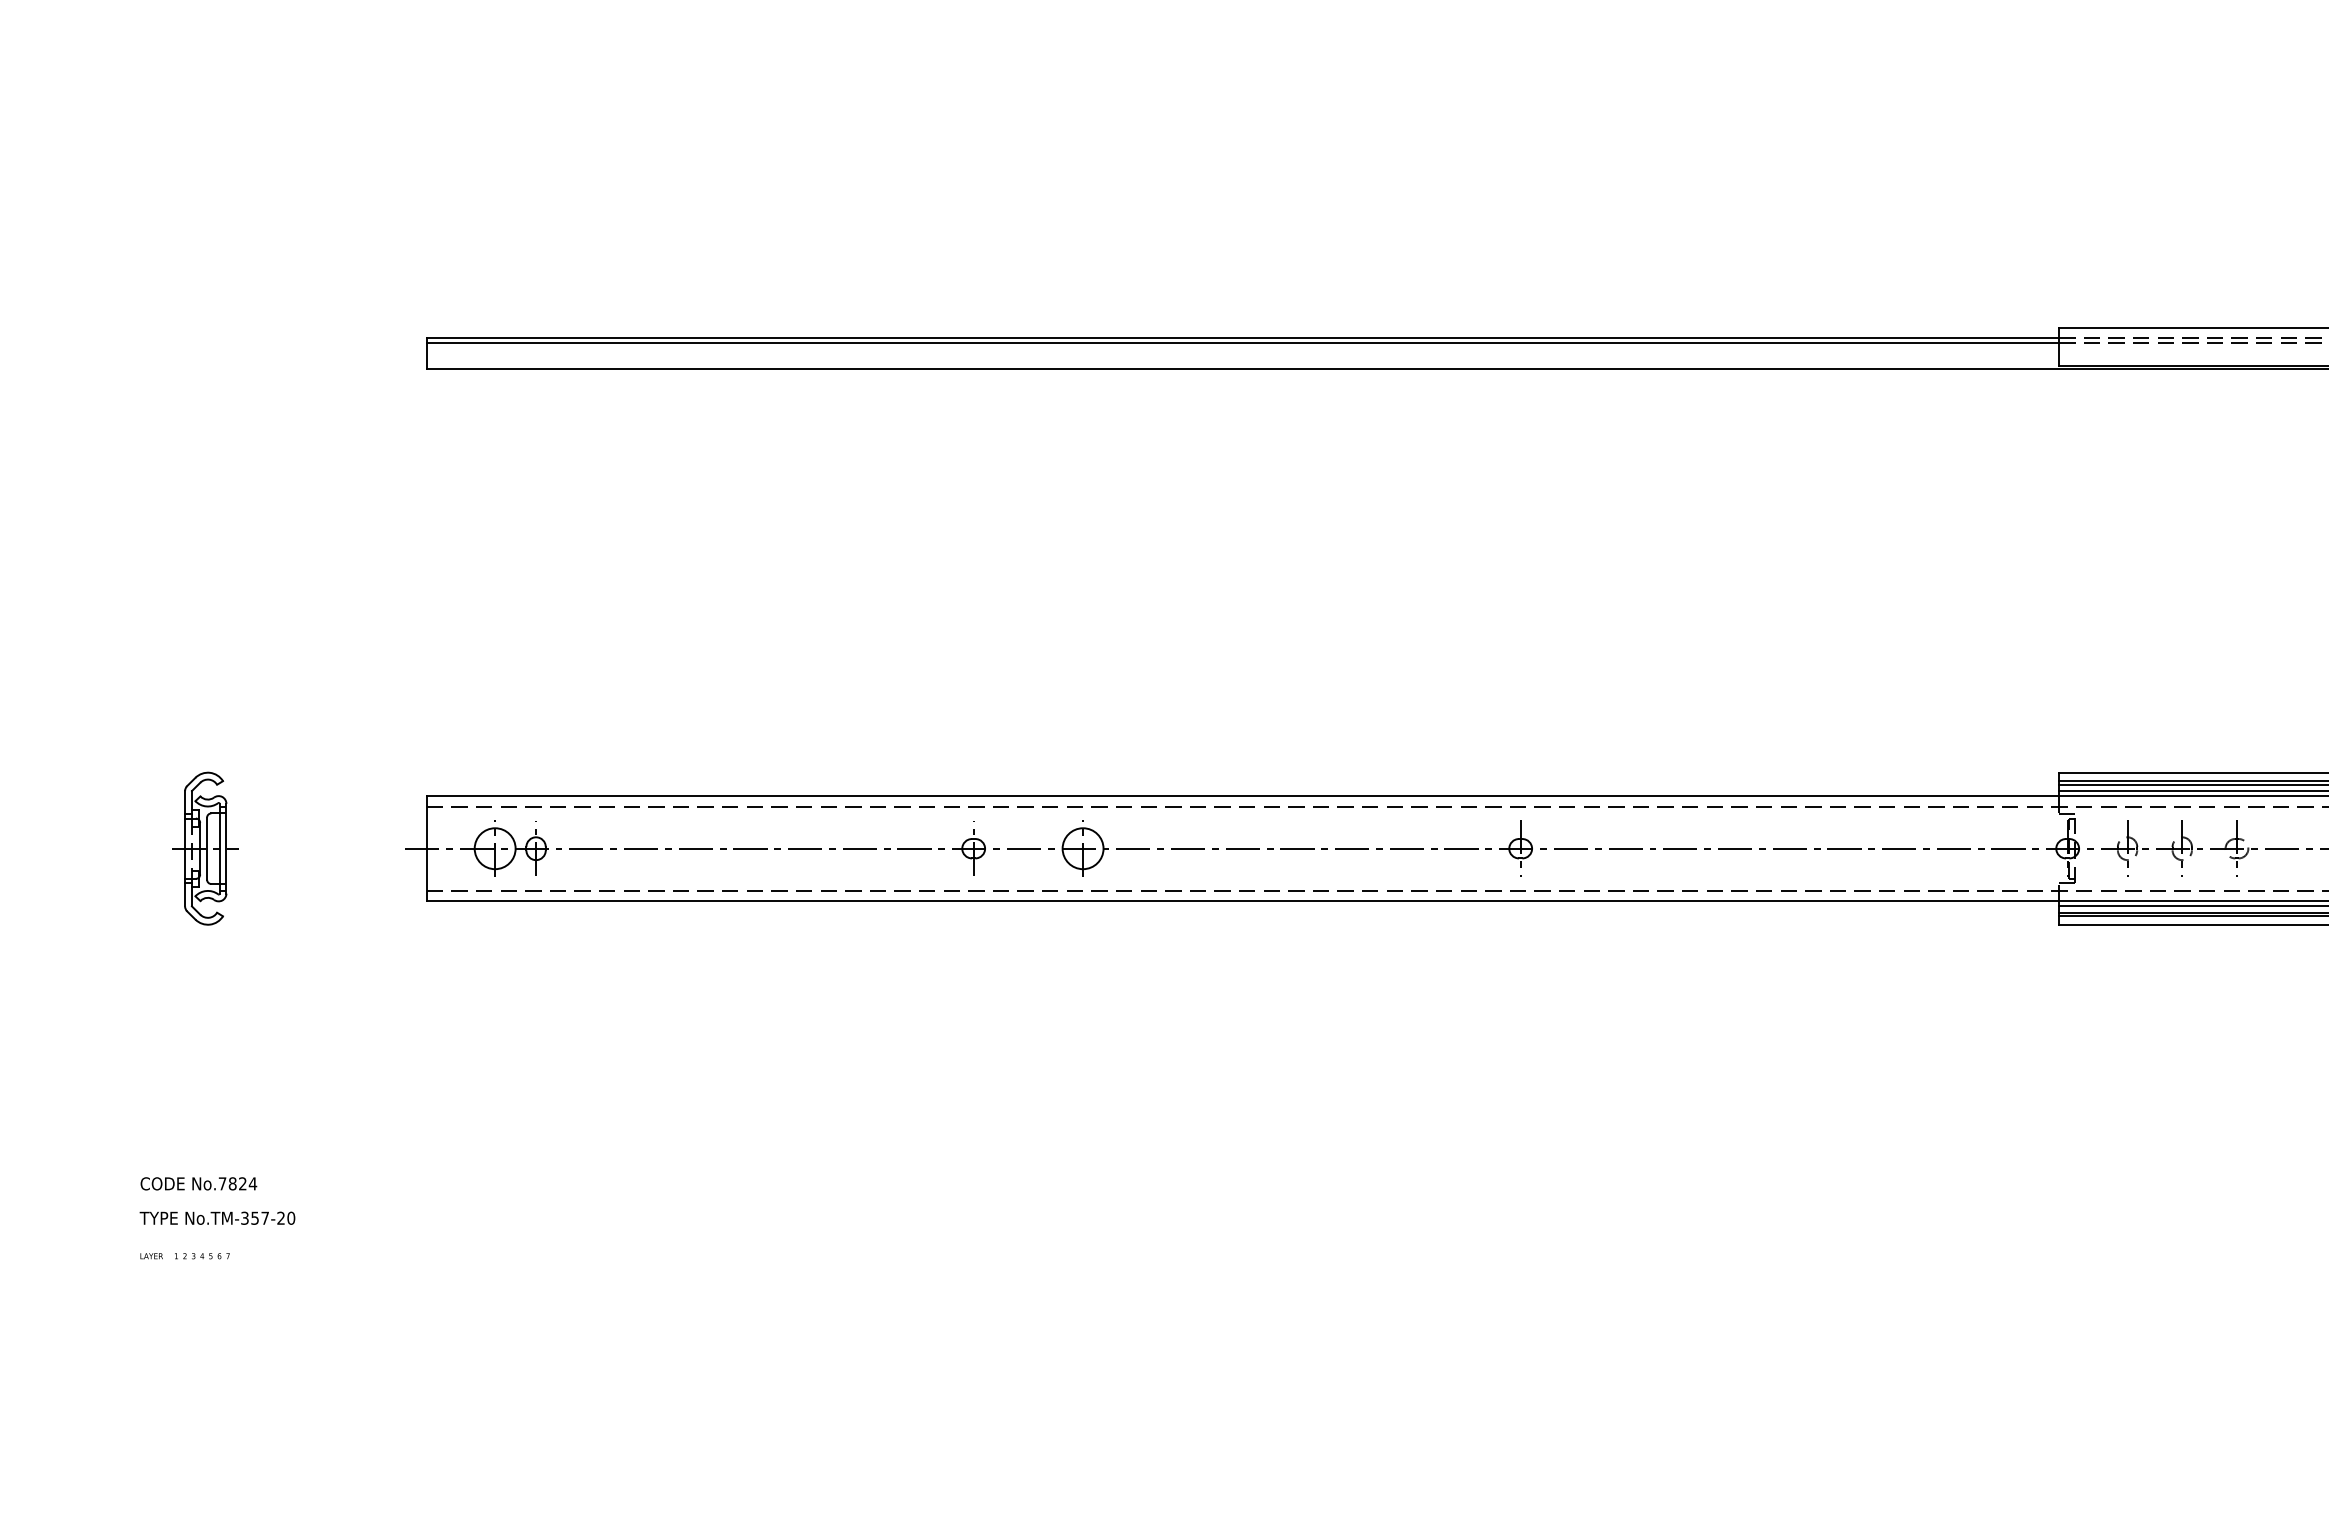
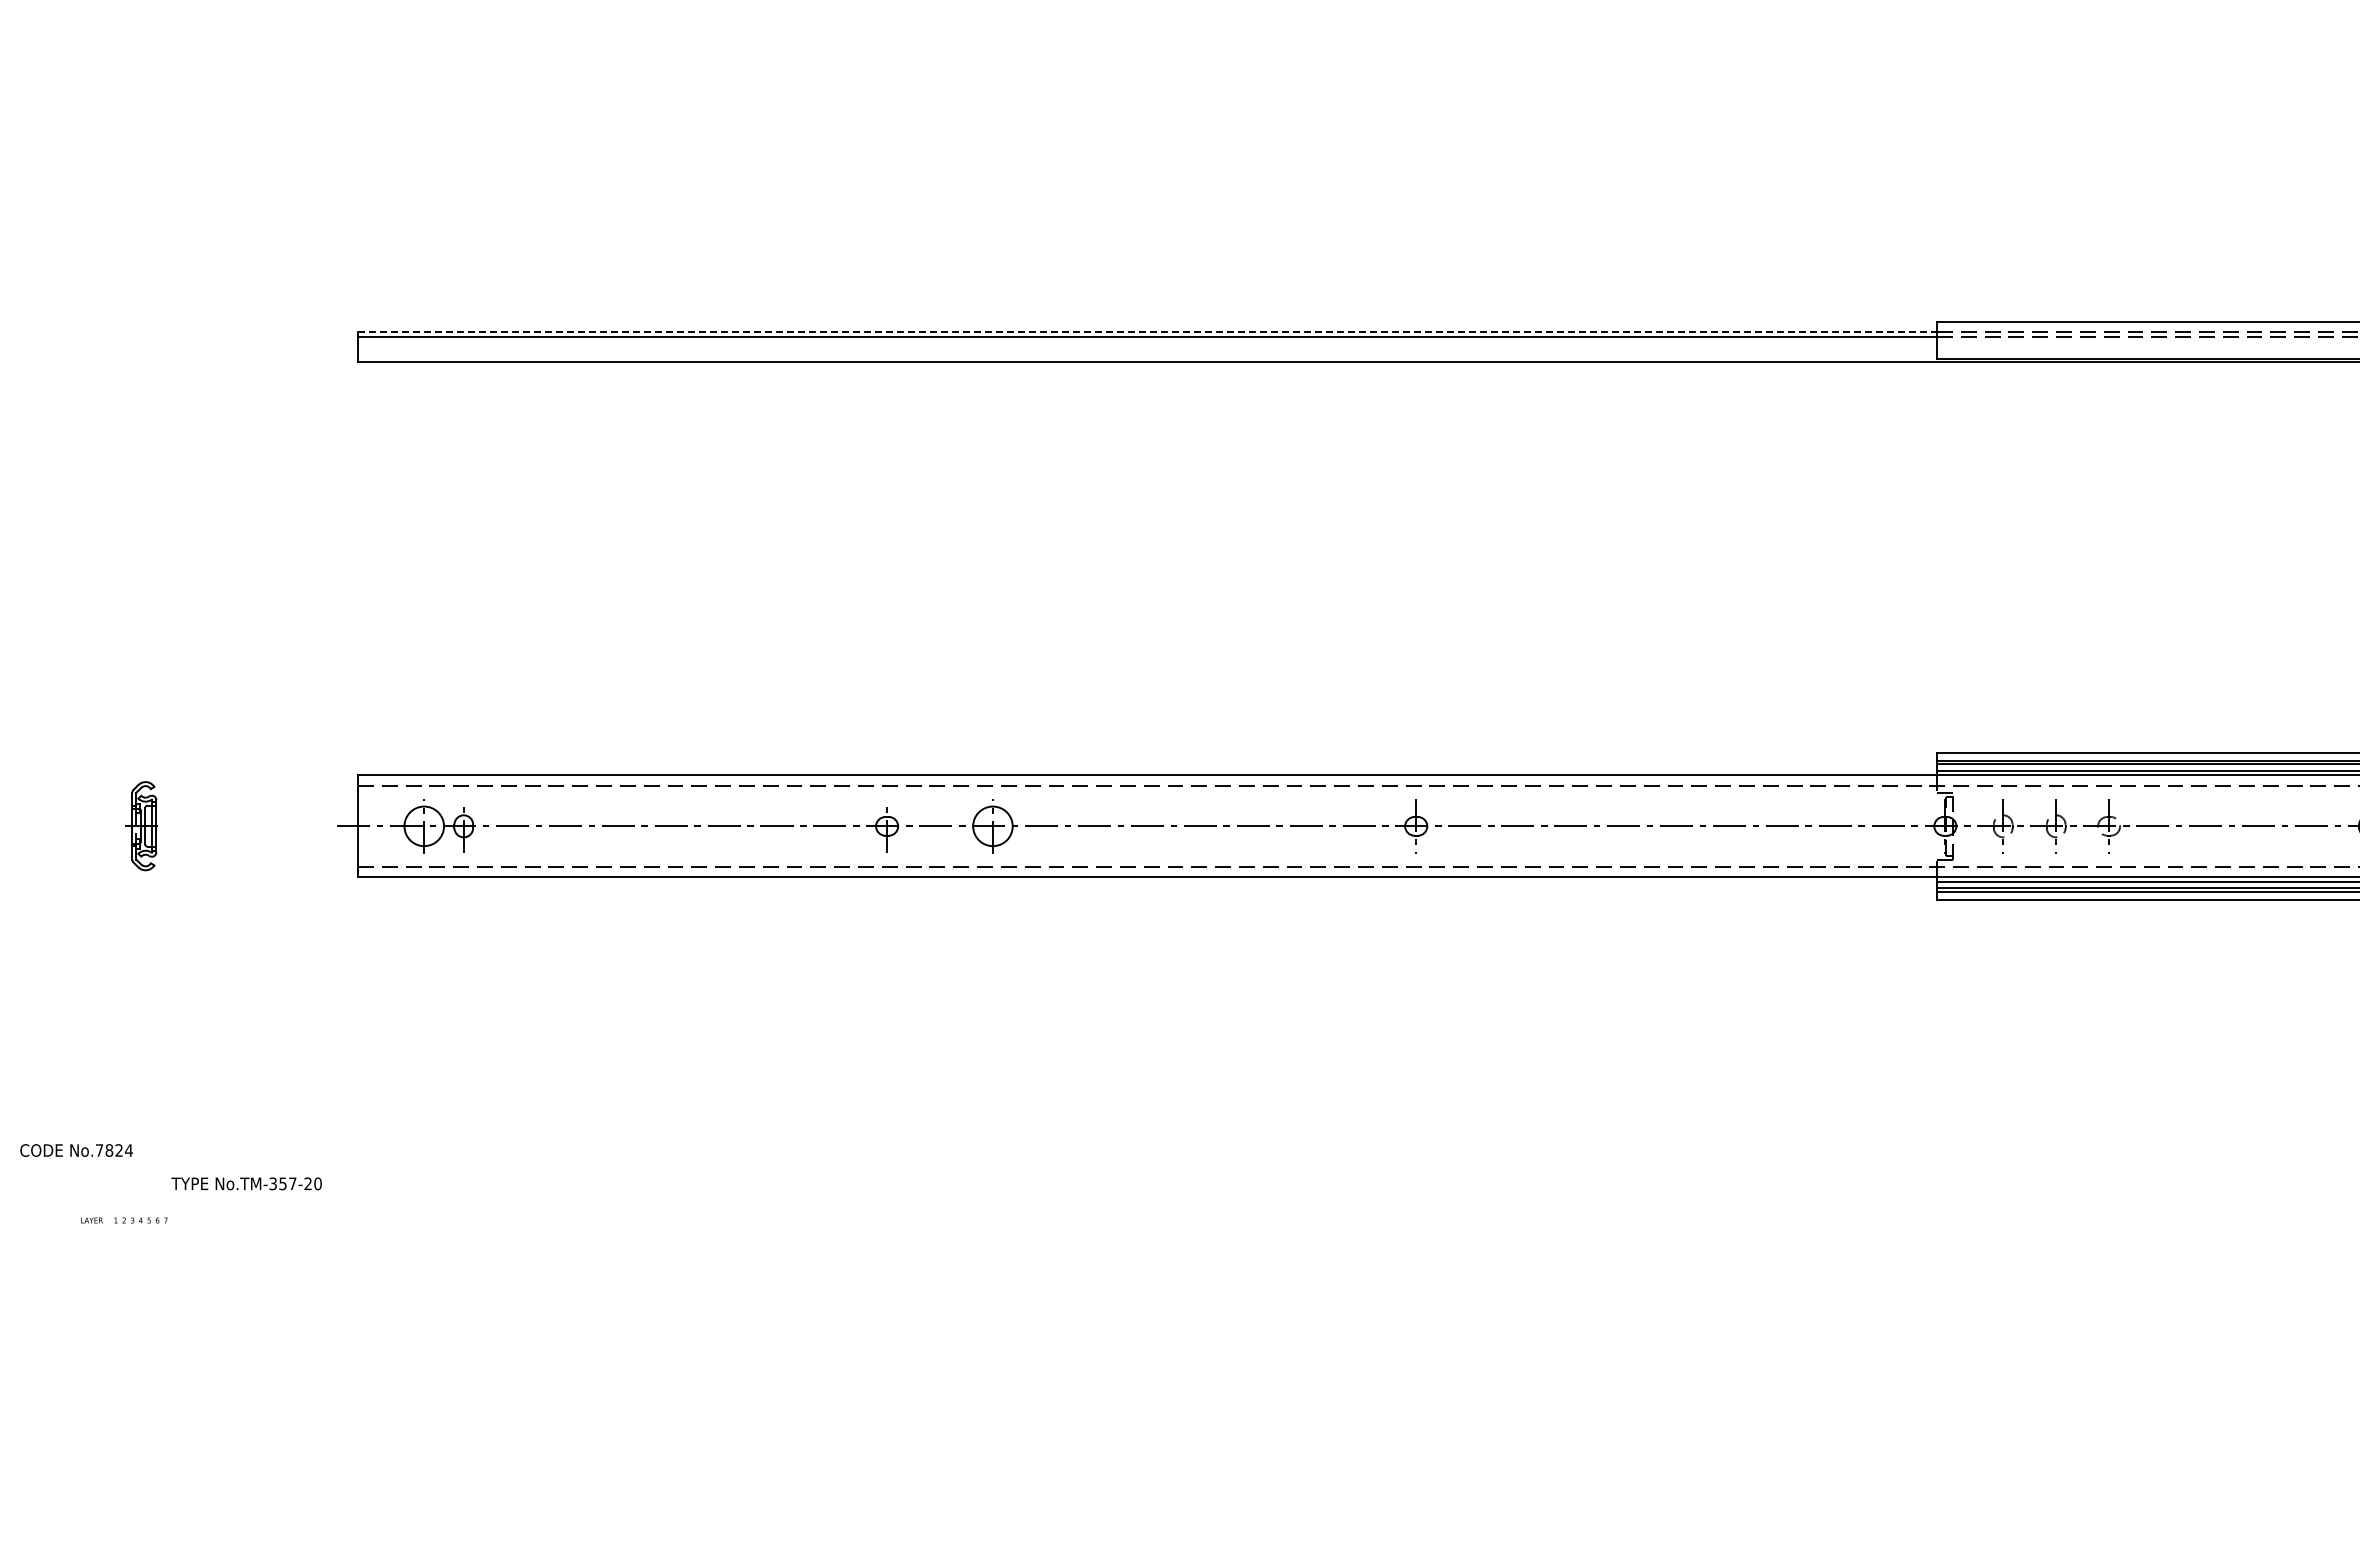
line: (1242, 338) -> (1147, 332), solid -> dashed
part: (205, 847) -> (144, 825), size x0.6
text: (198, 1183) -> (76, 1150), moved
text: (217, 1217) -> (246, 1183), moved

